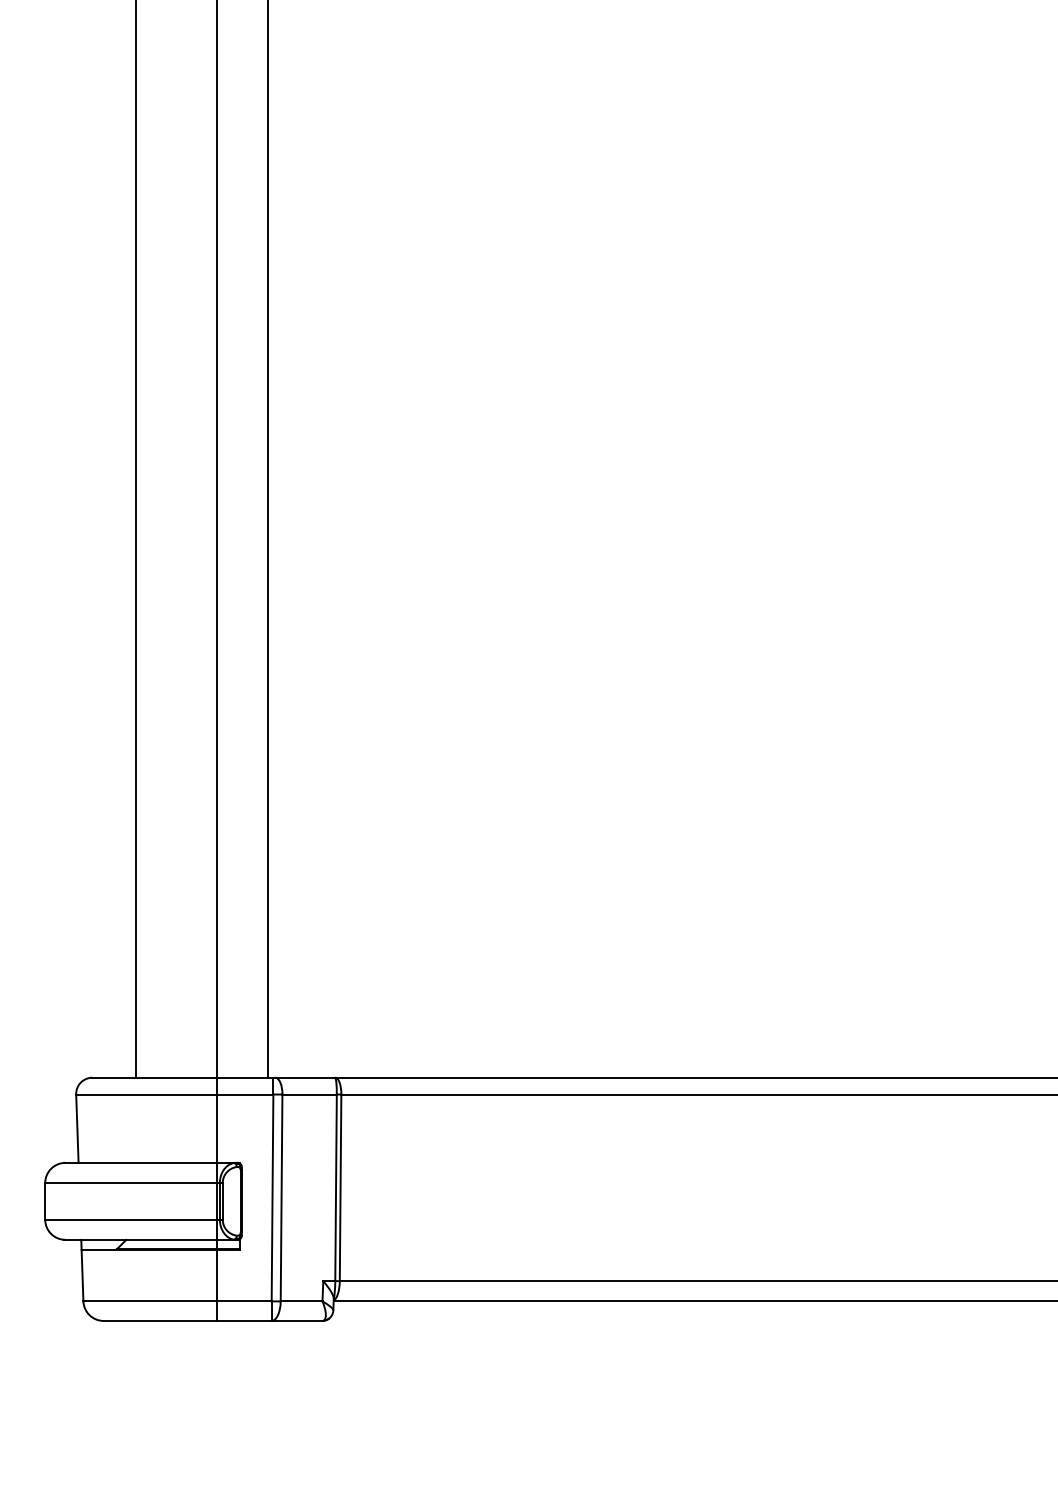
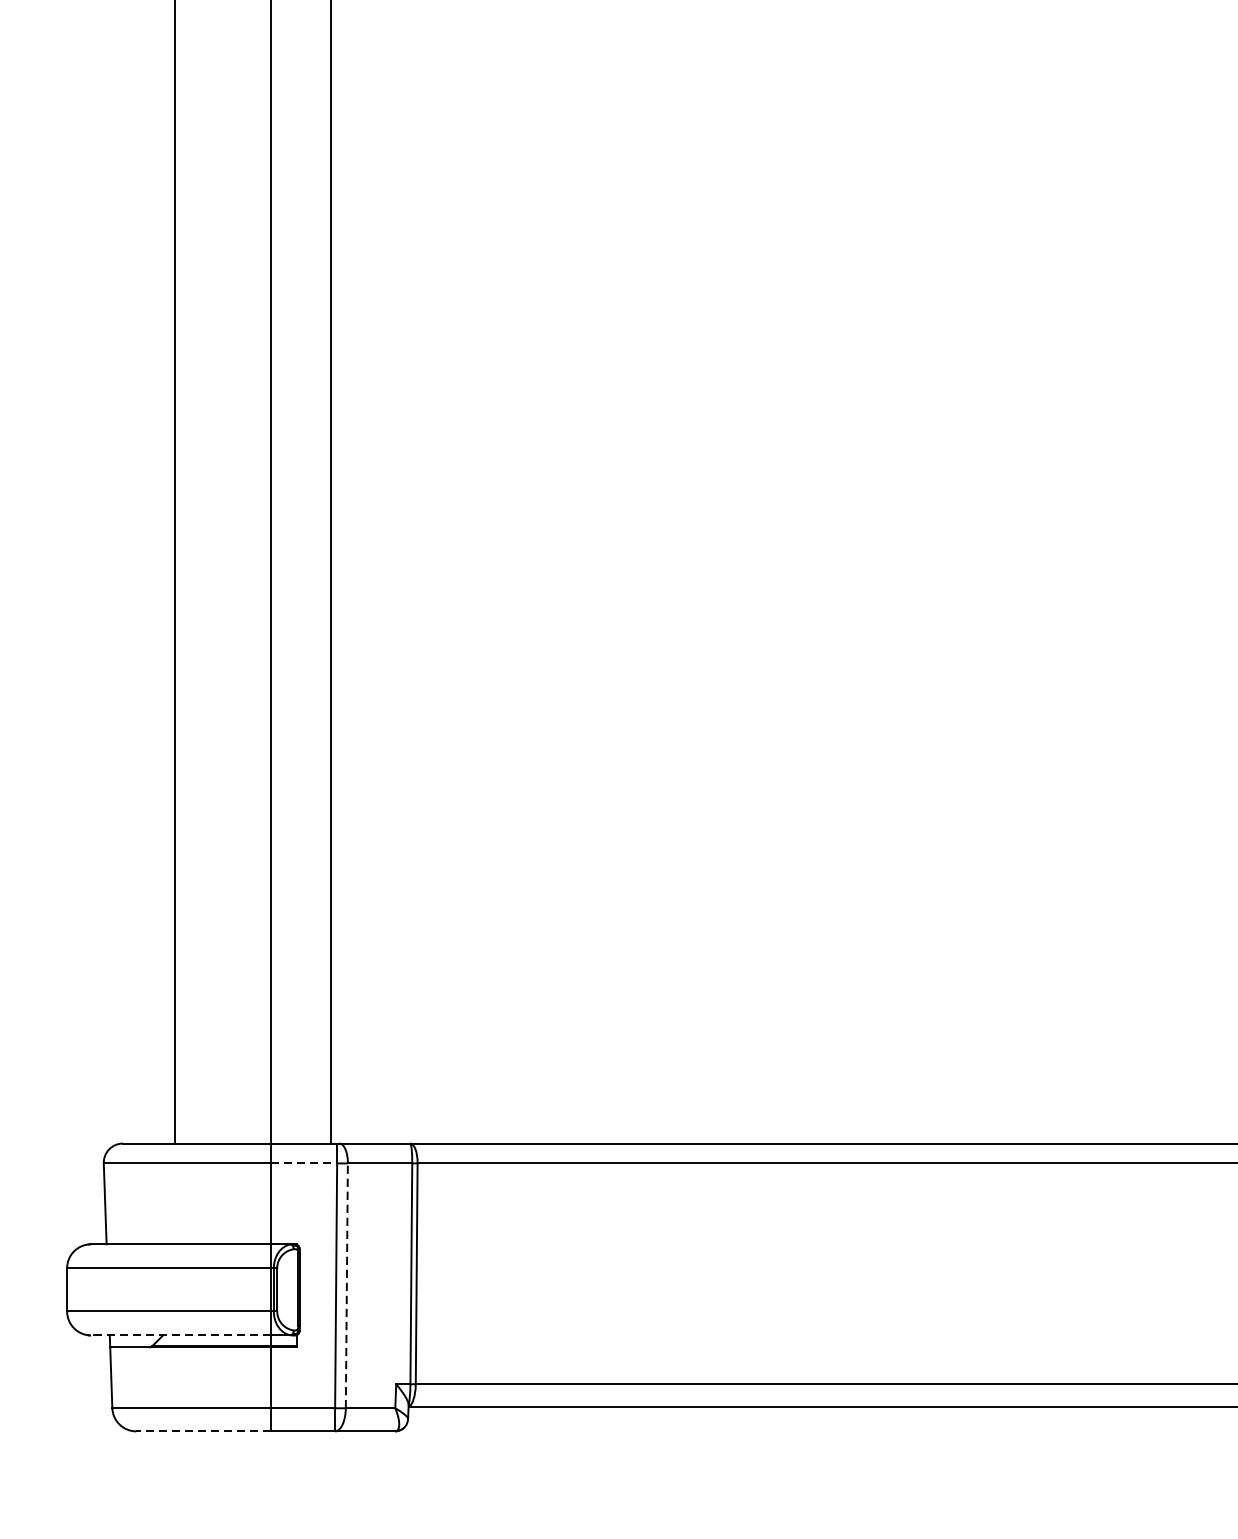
line: (245, 1094) -> (304, 1163), solid -> dashed
line: (281, 1197) -> (346, 1285), solid -> dashed
line: (140, 1239) -> (179, 1334), solid -> dashed
line: (160, 1320) -> (203, 1430), solid -> dashed

